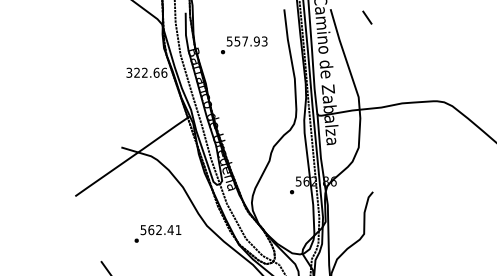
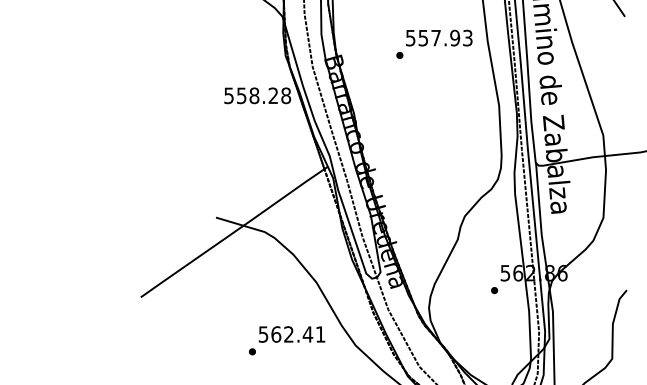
text: (244, 45) -> (434, 44), moved
text: (146, 72) -> (257, 95), 322.66 -> 558.28
text: (157, 233) -> (286, 340), moved

